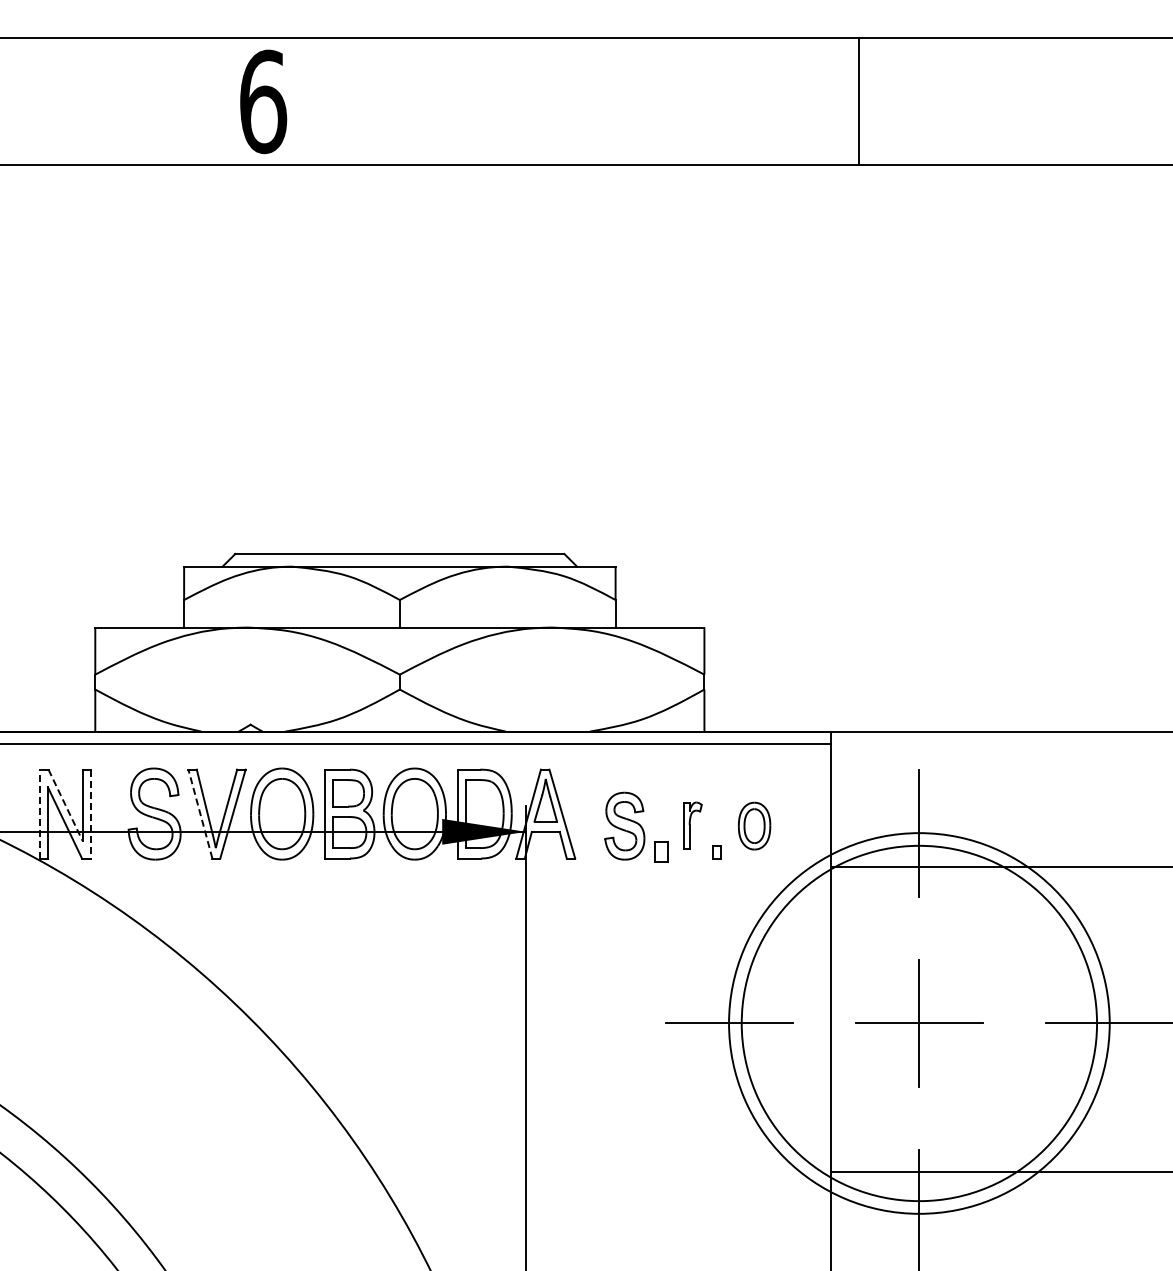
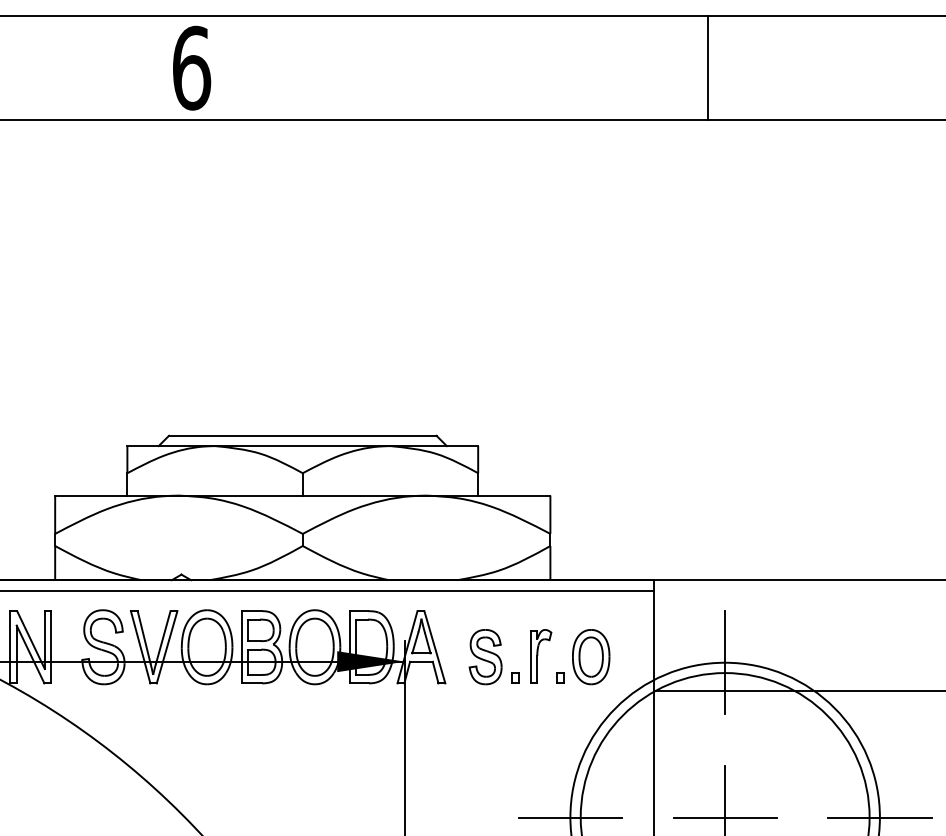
line: (858, 101) -> (708, 67), moved
line: (65, 805) -> (30, 640), dashed -> solid
line: (39, 813) -> (9, 646), dashed -> solid
line: (90, 814) -> (51, 647), dashed -> solid
line: (200, 814) -> (140, 647), dashed -> solid
part: (692, 825) -> (540, 656), size x1.43
part: (754, 825) -> (591, 656), size x1.43
part: (660, 852) -> (514, 678), size x0.62

